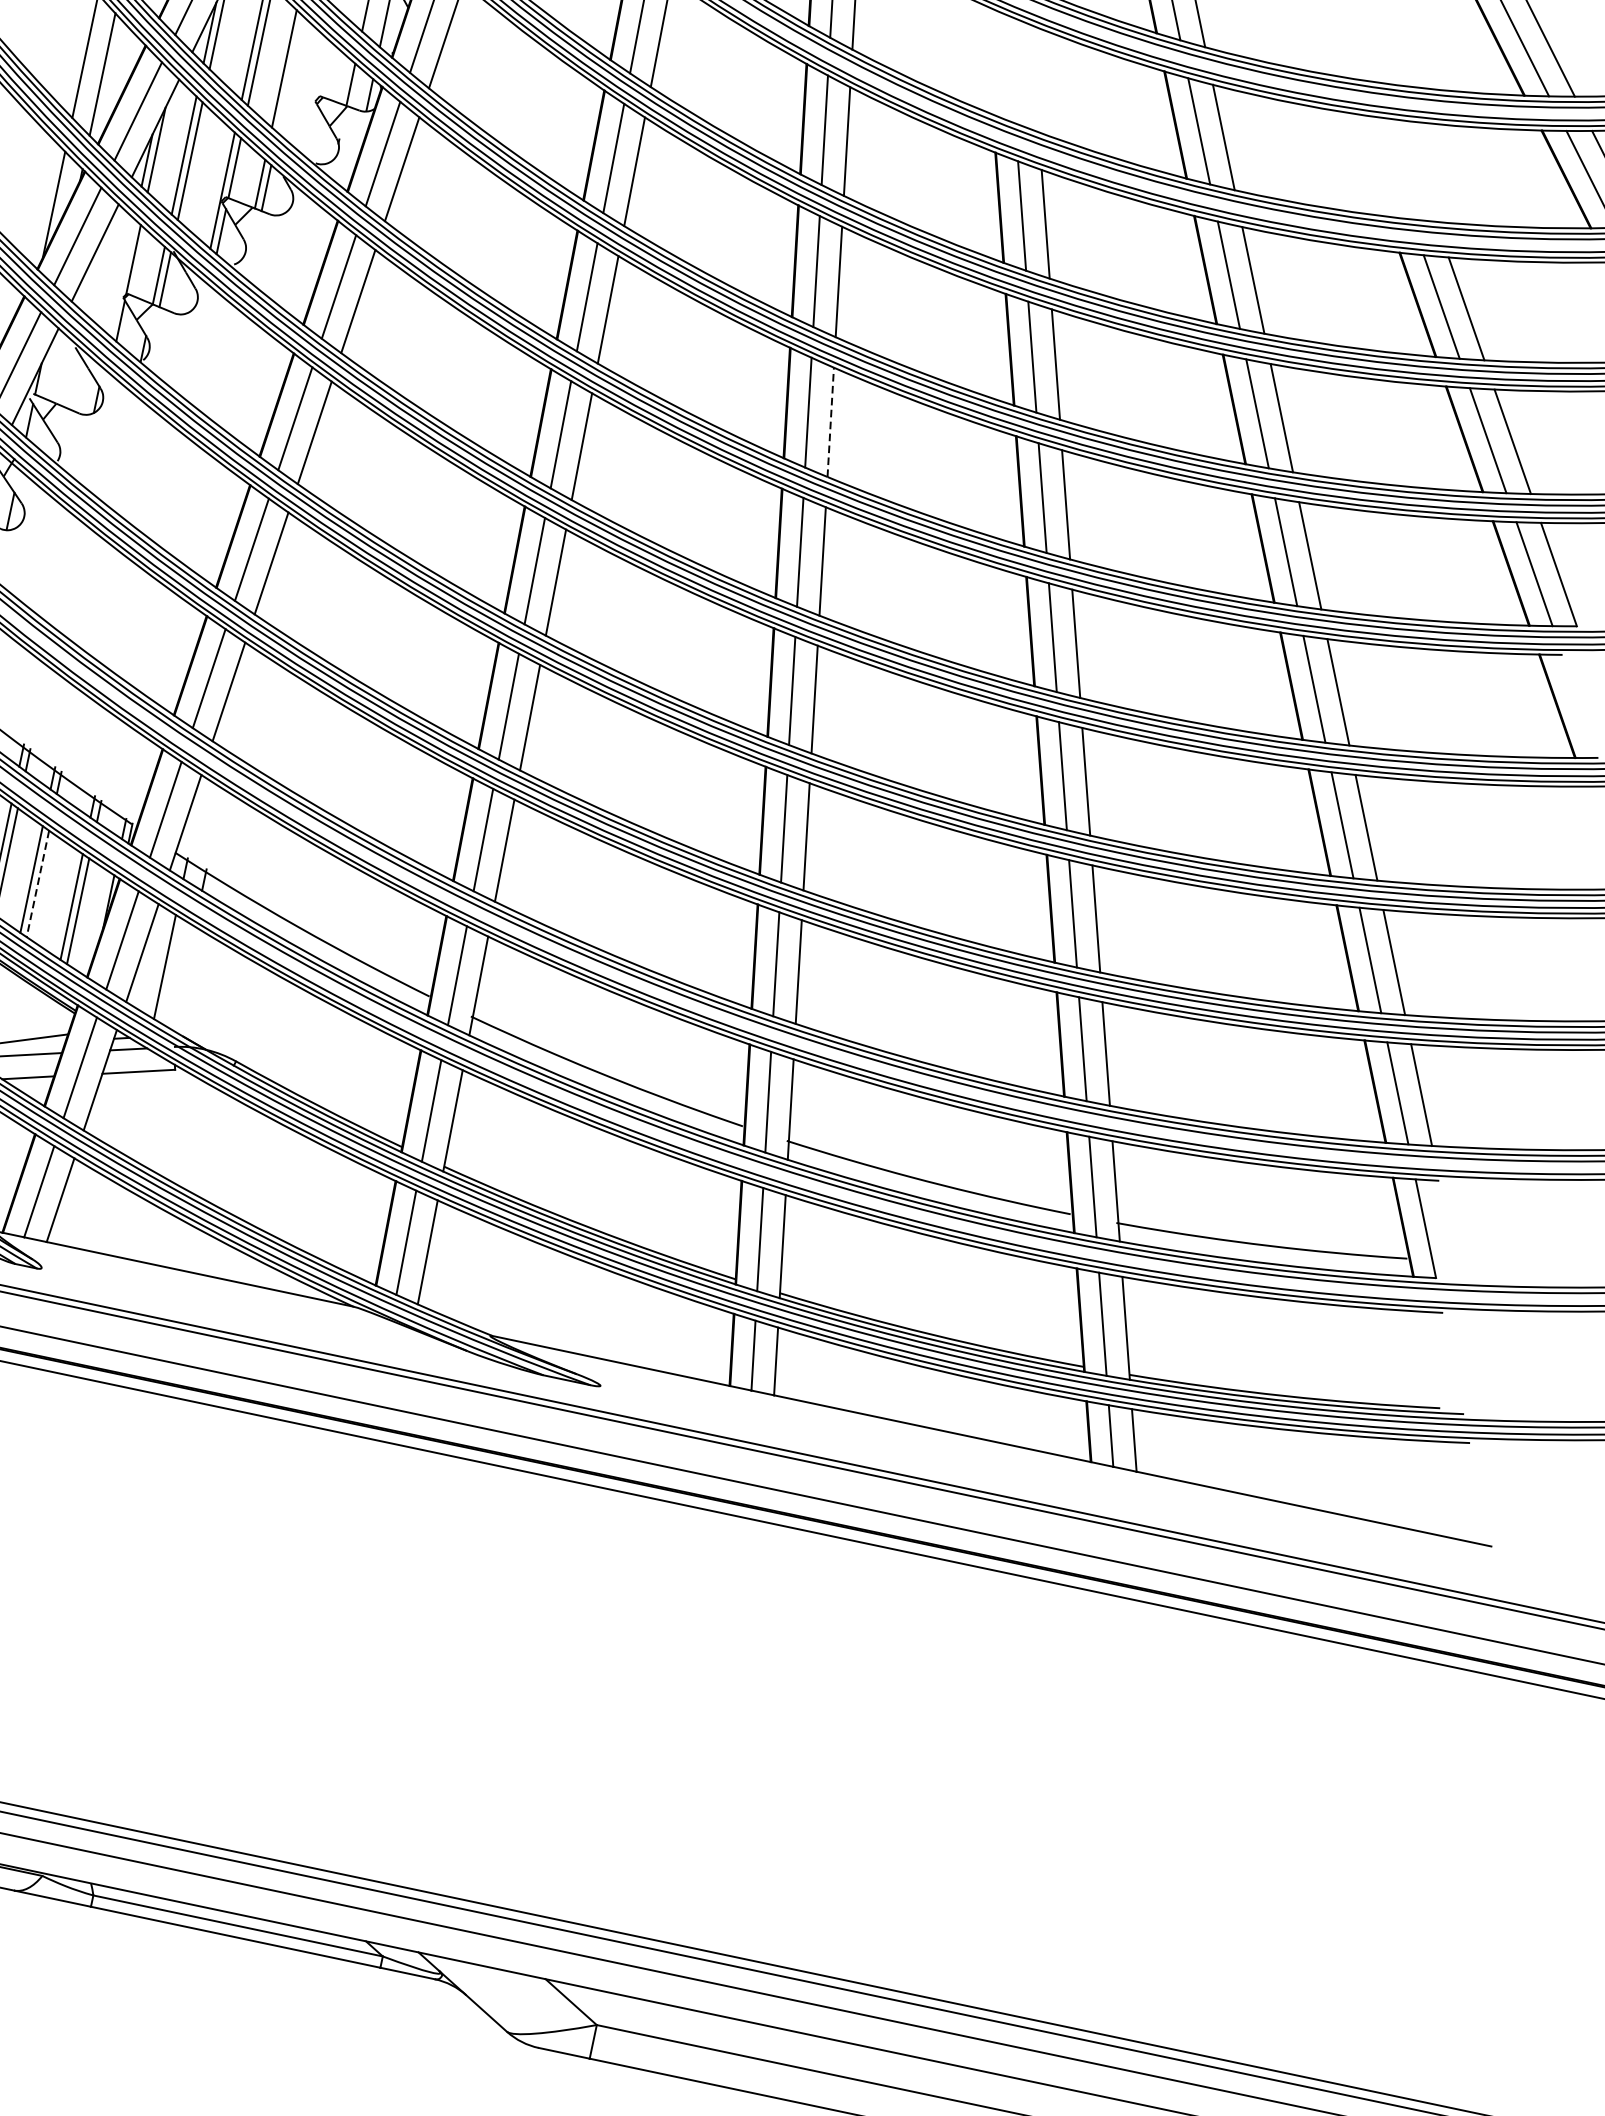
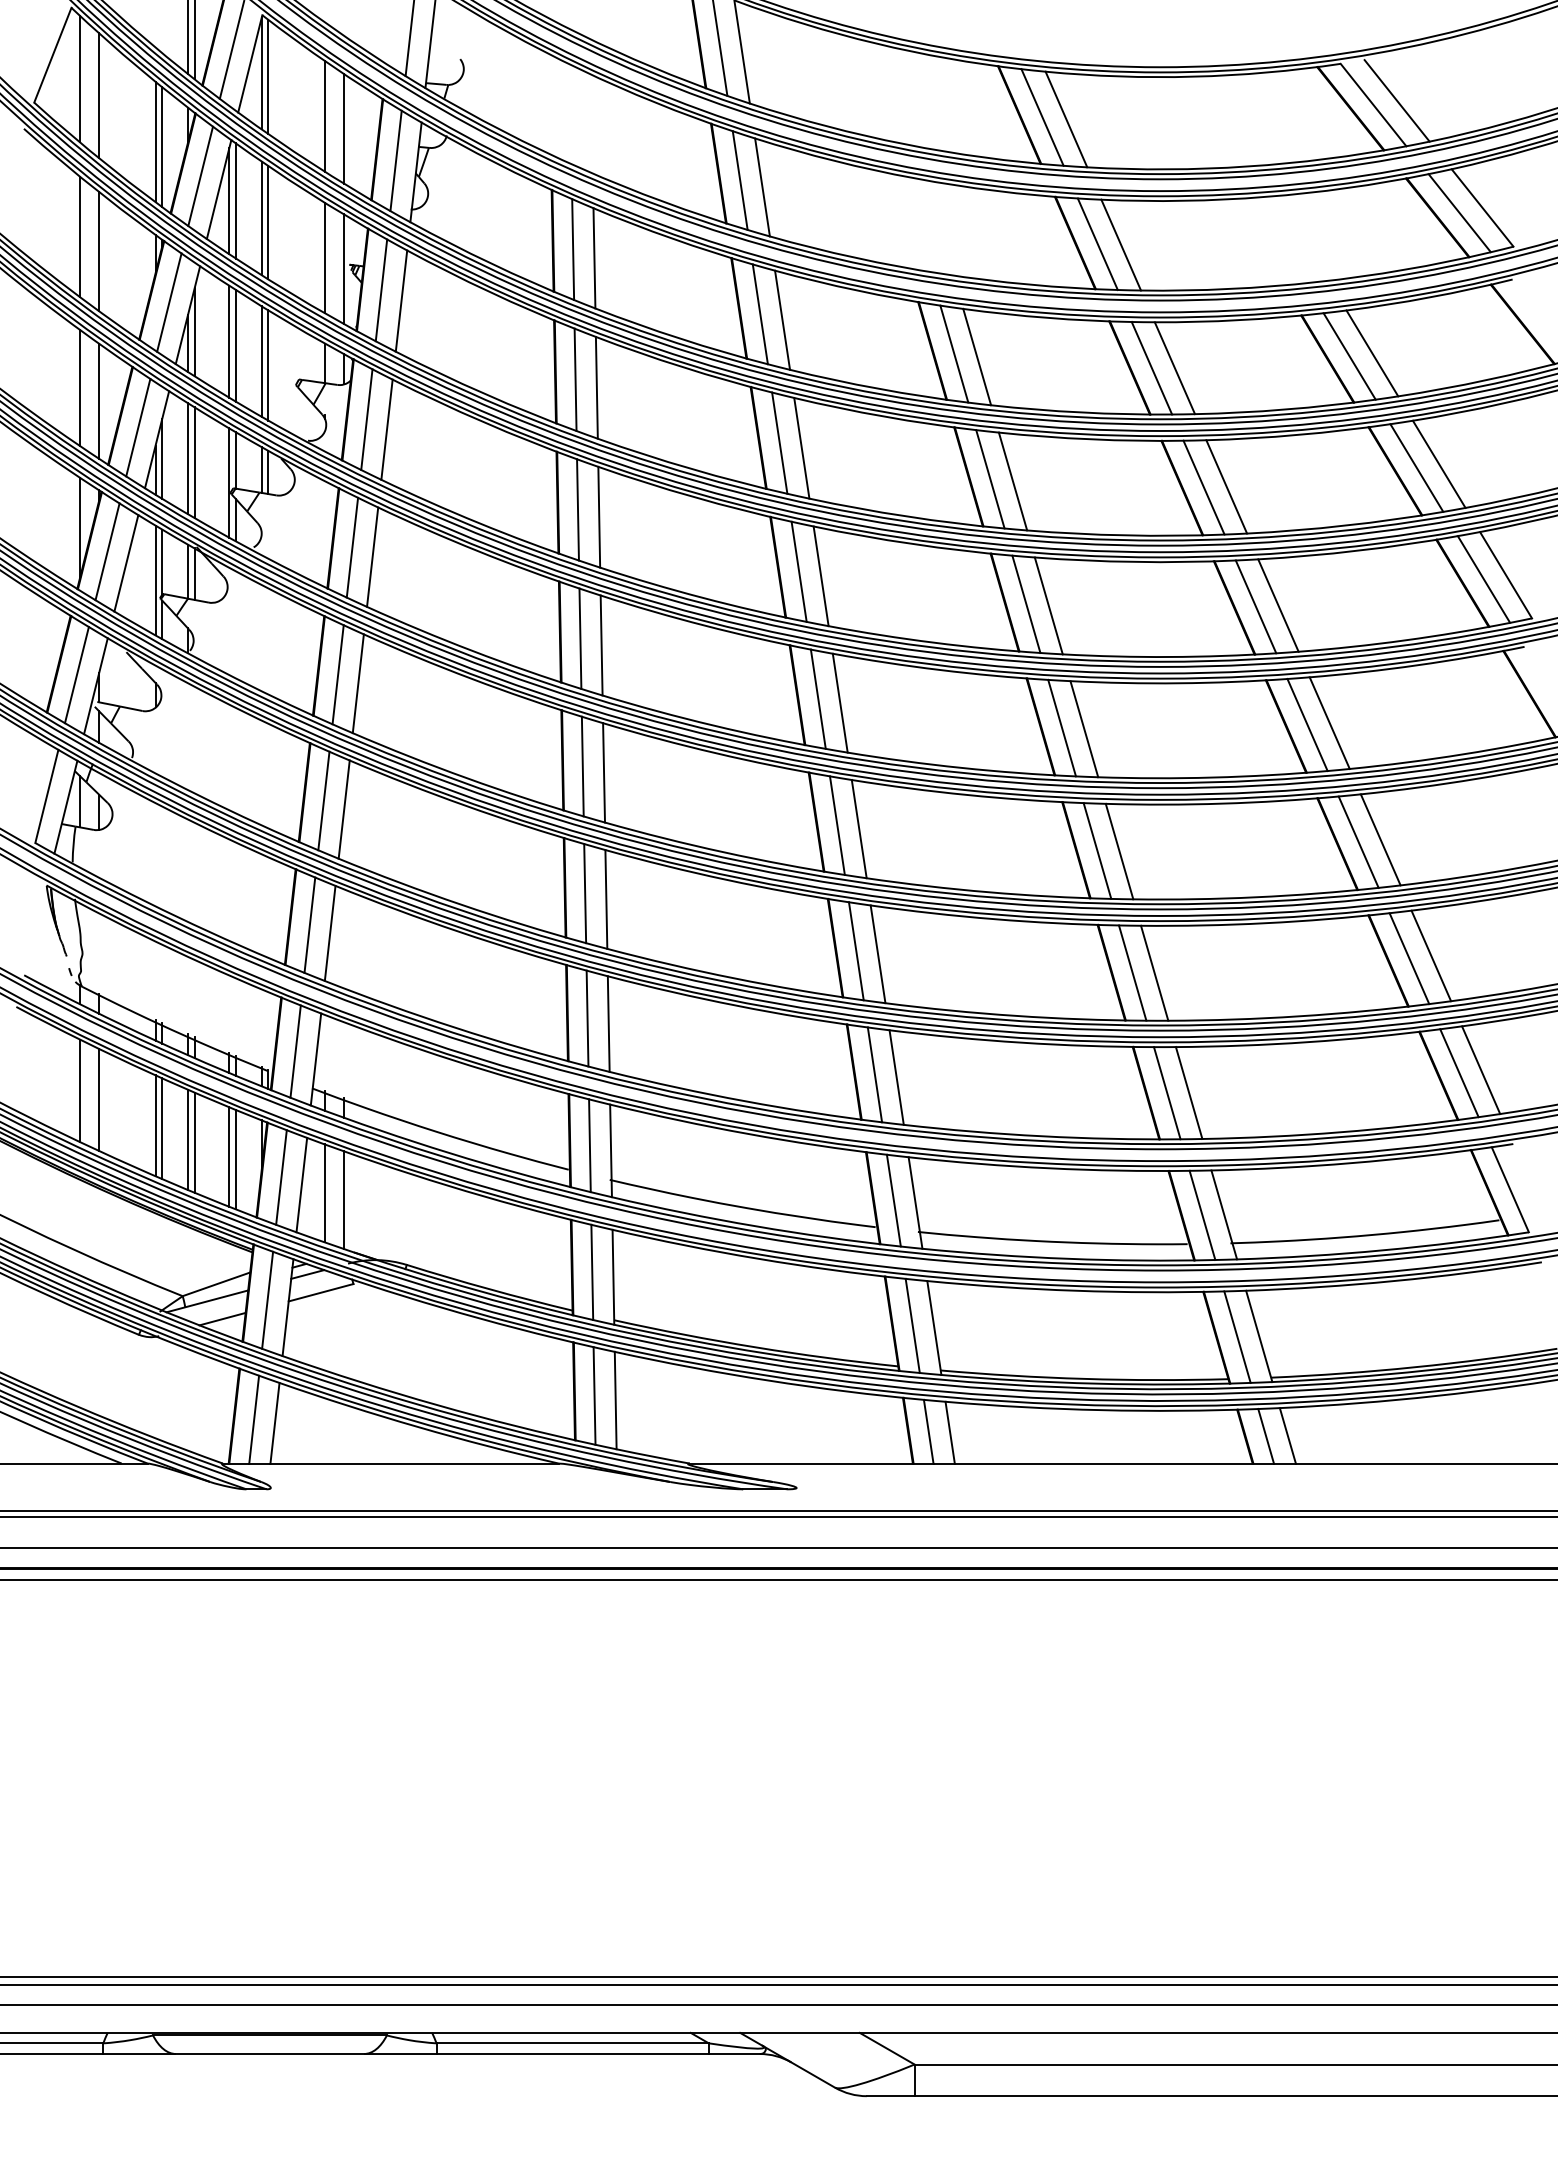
line: (290, 74) -> (268, 365), added
line: (122, 277) -> (155, 580), added
line: (831, 421) -> (821, 575), dashed -> solid
line: (37, 884) -> (194, 1143), dashed -> solid
line: (183, 977) -> (343, 1199), added

